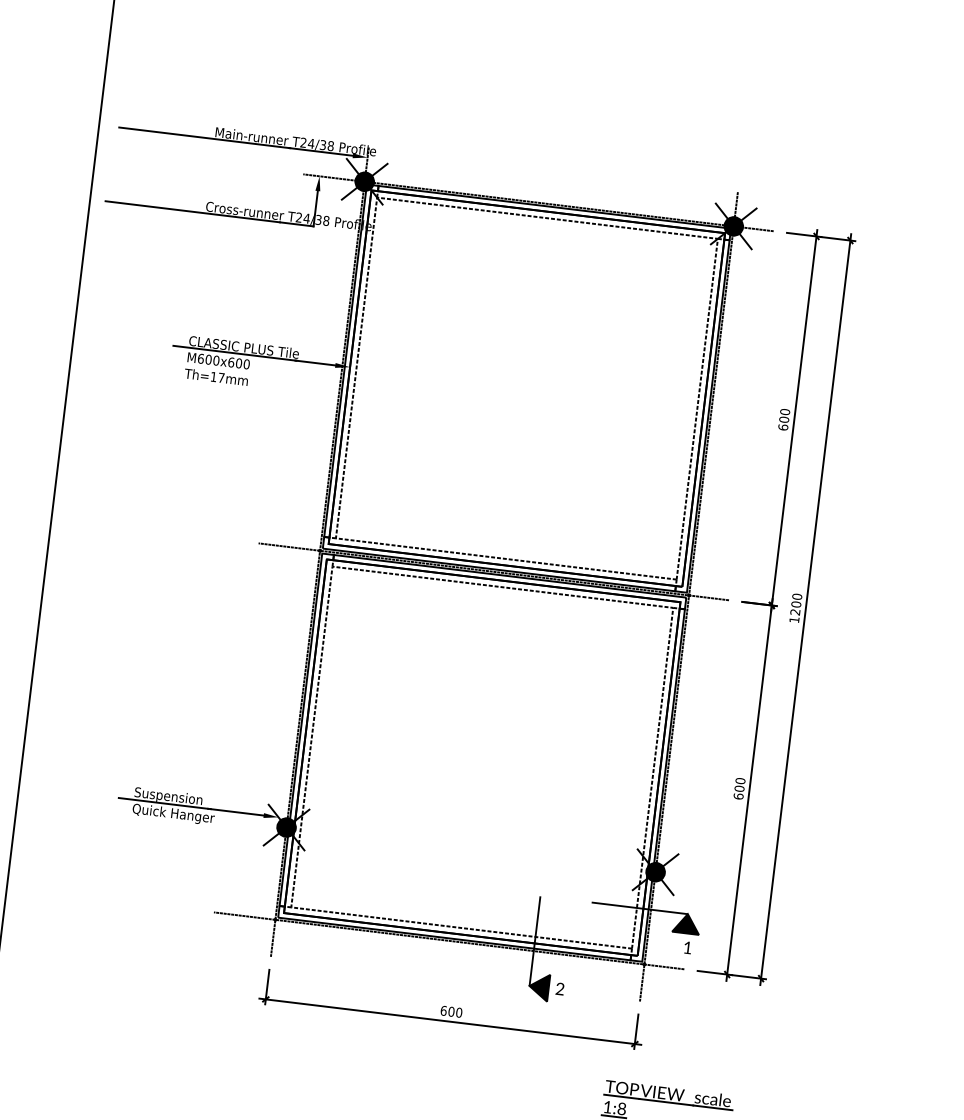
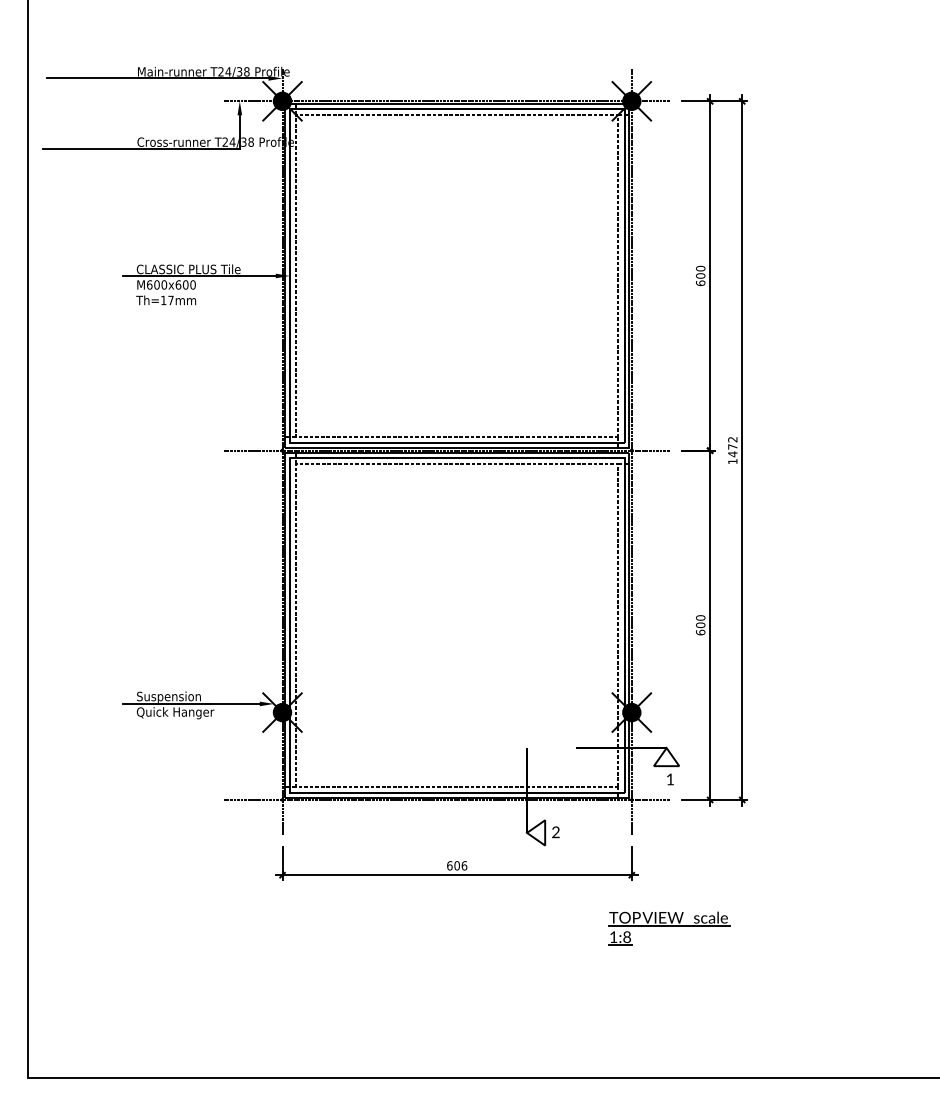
text: (796, 603) -> (732, 446), 1200 -> 1472
fill: (686, 924) -> (666, 757), removed
fill: (539, 986) -> (536, 832), removed
text: (459, 1012) -> (464, 865), 600 -> 606

